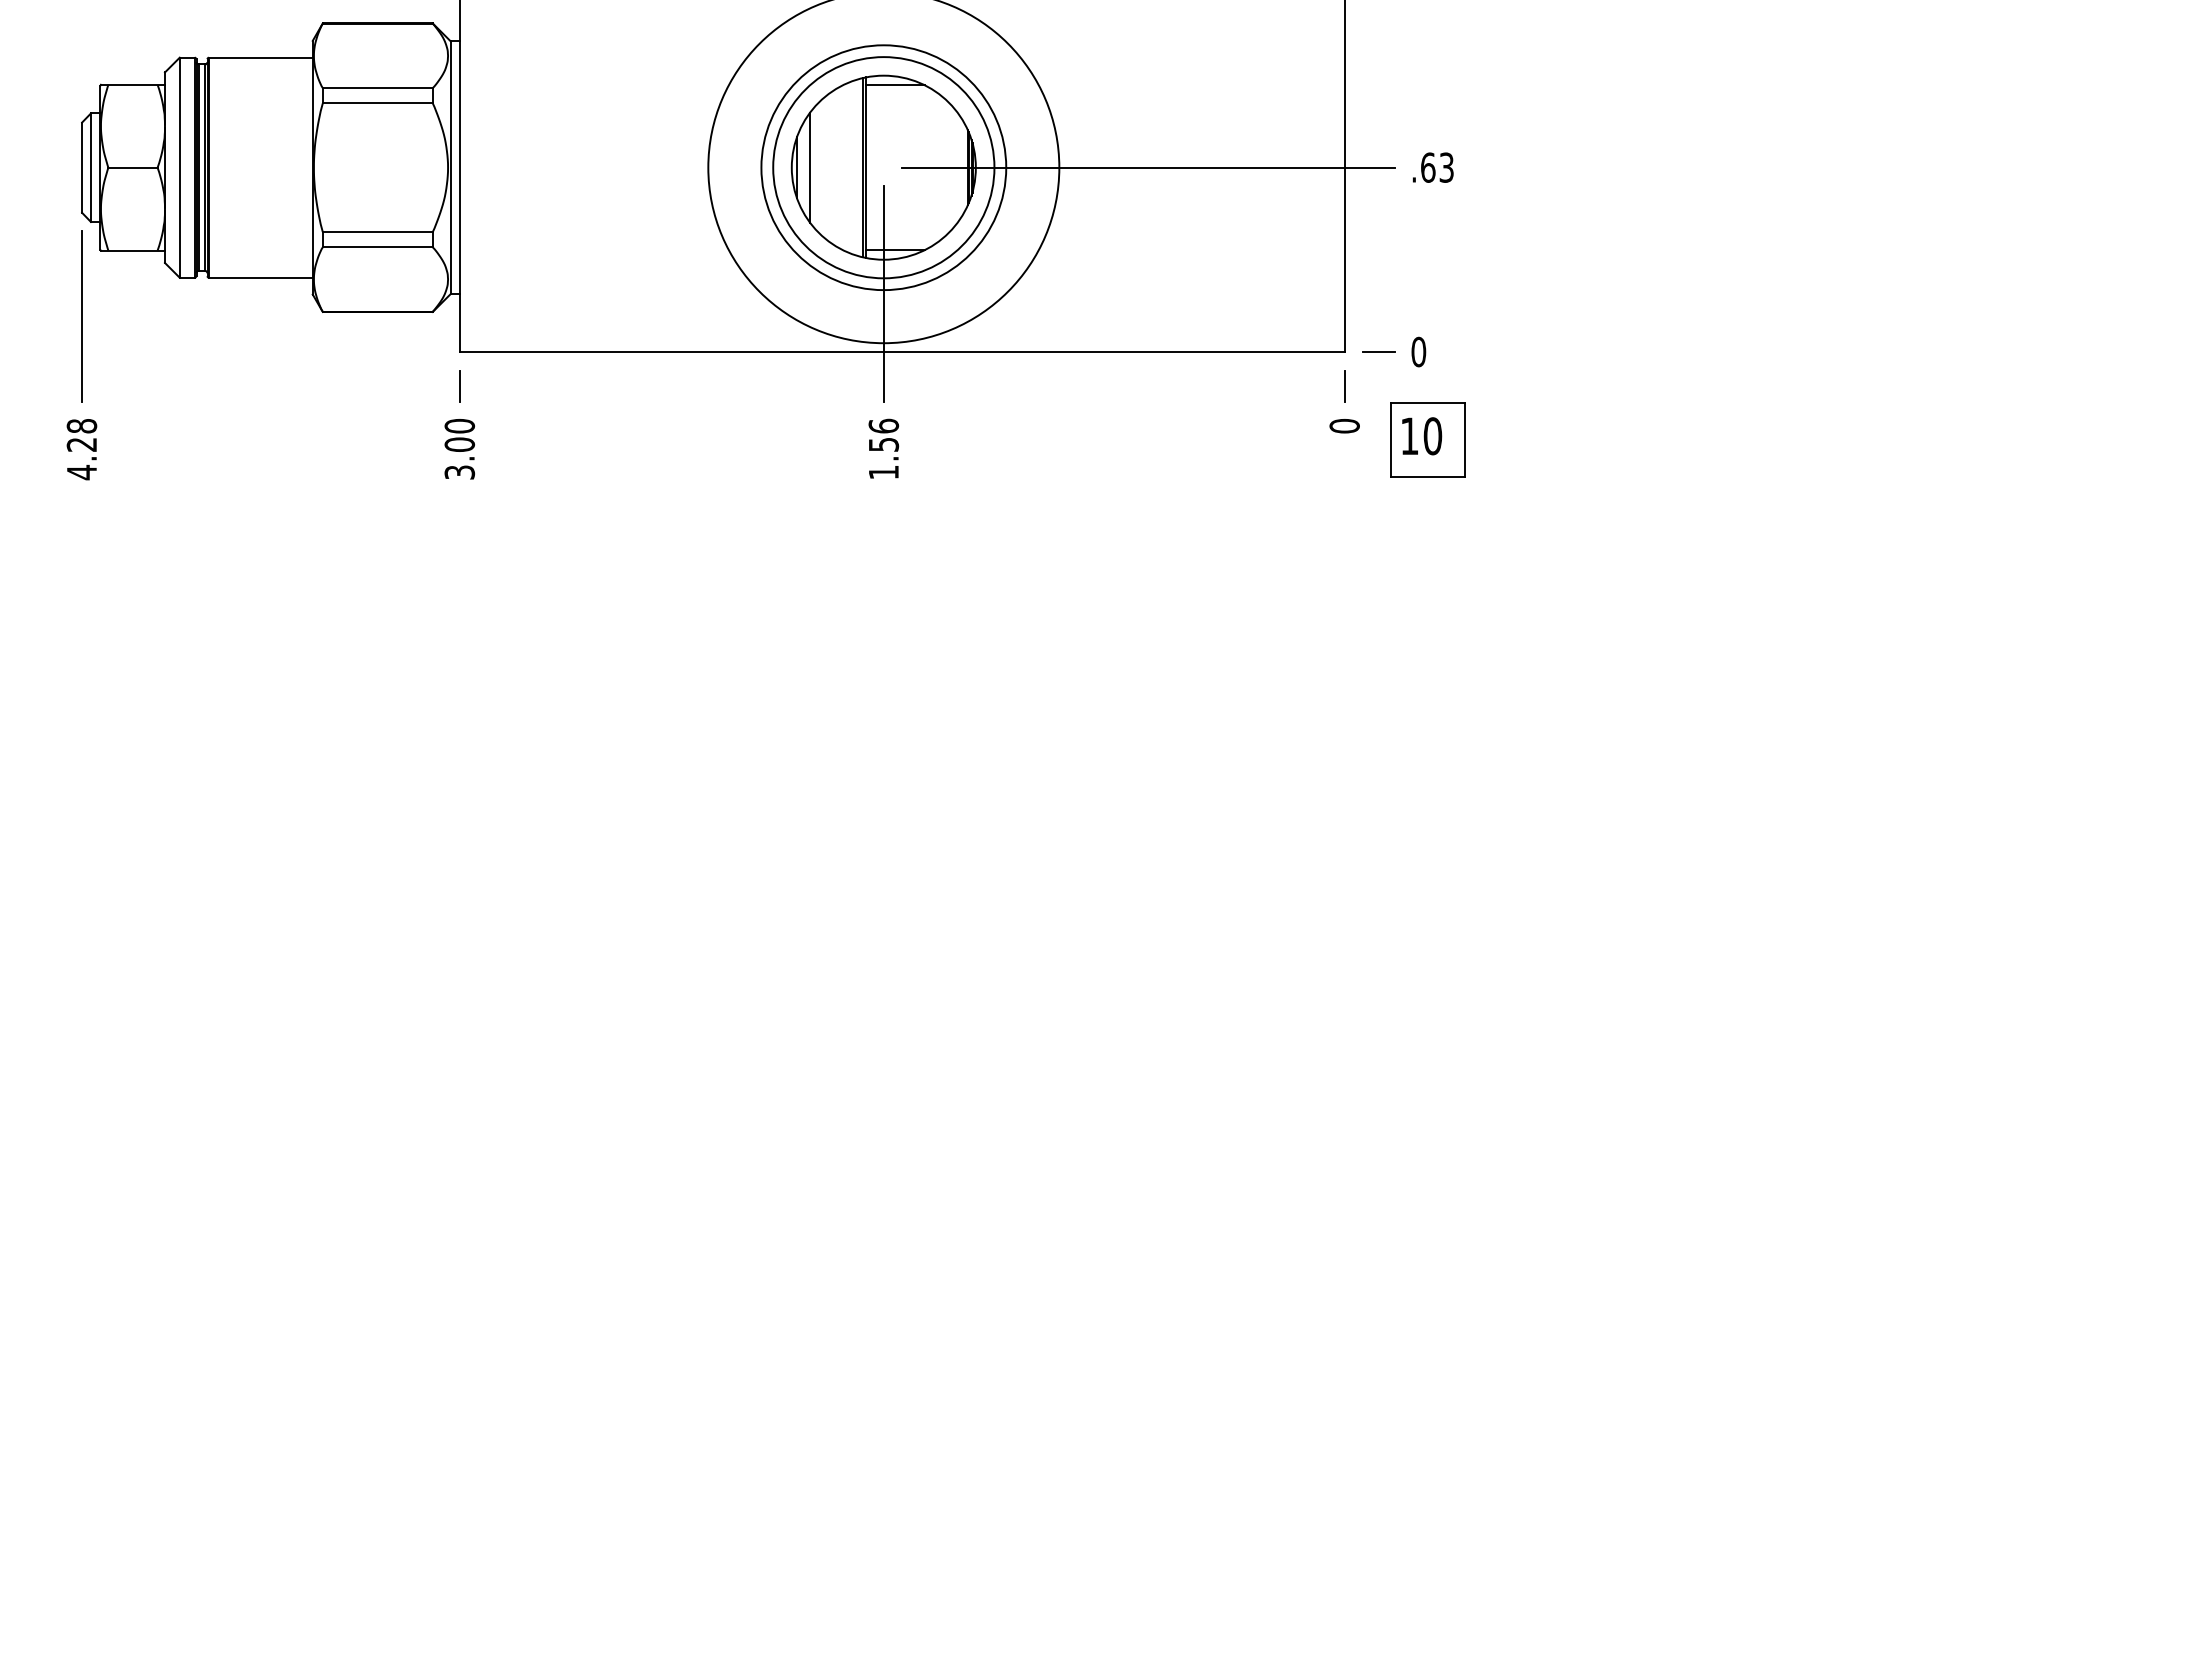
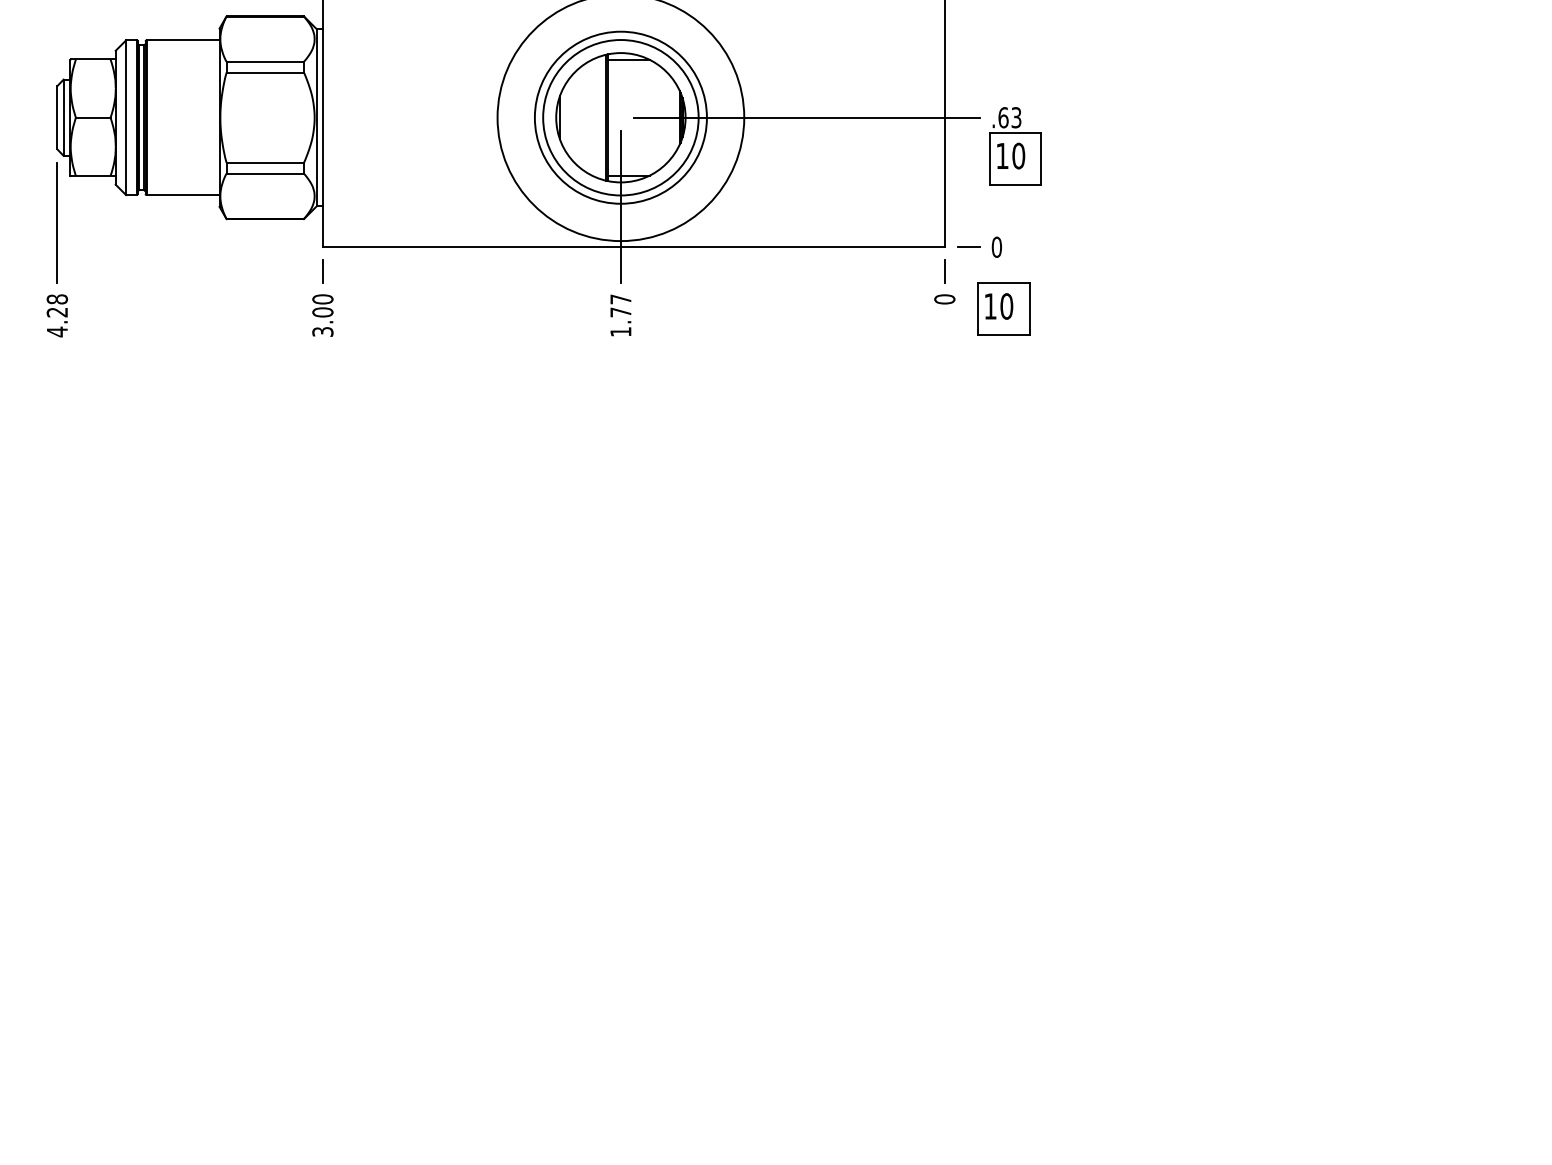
line: (810, 167) -> (569, 117), removed
part: (1444, 225) -> (1014, 158), added
text: (883, 434) -> (620, 305), 1.56 -> 1.77

